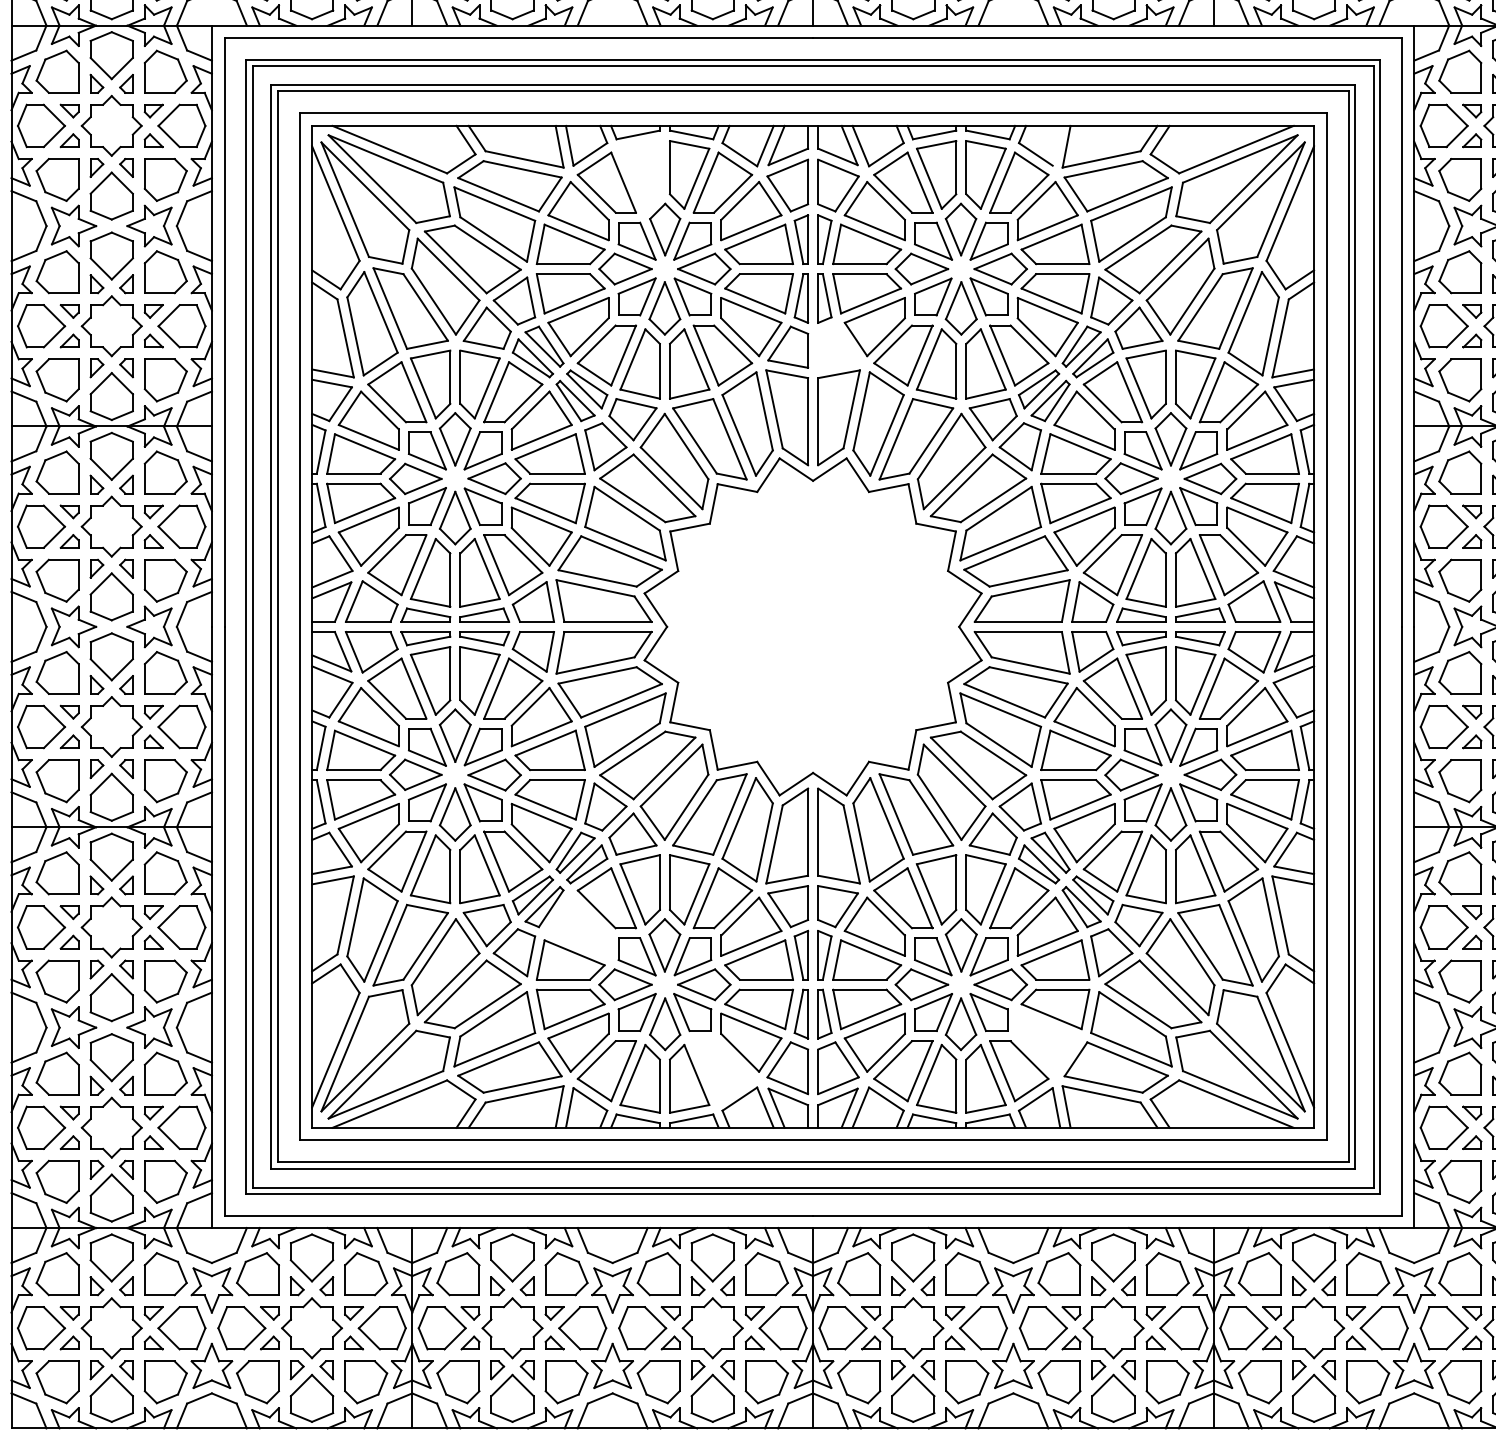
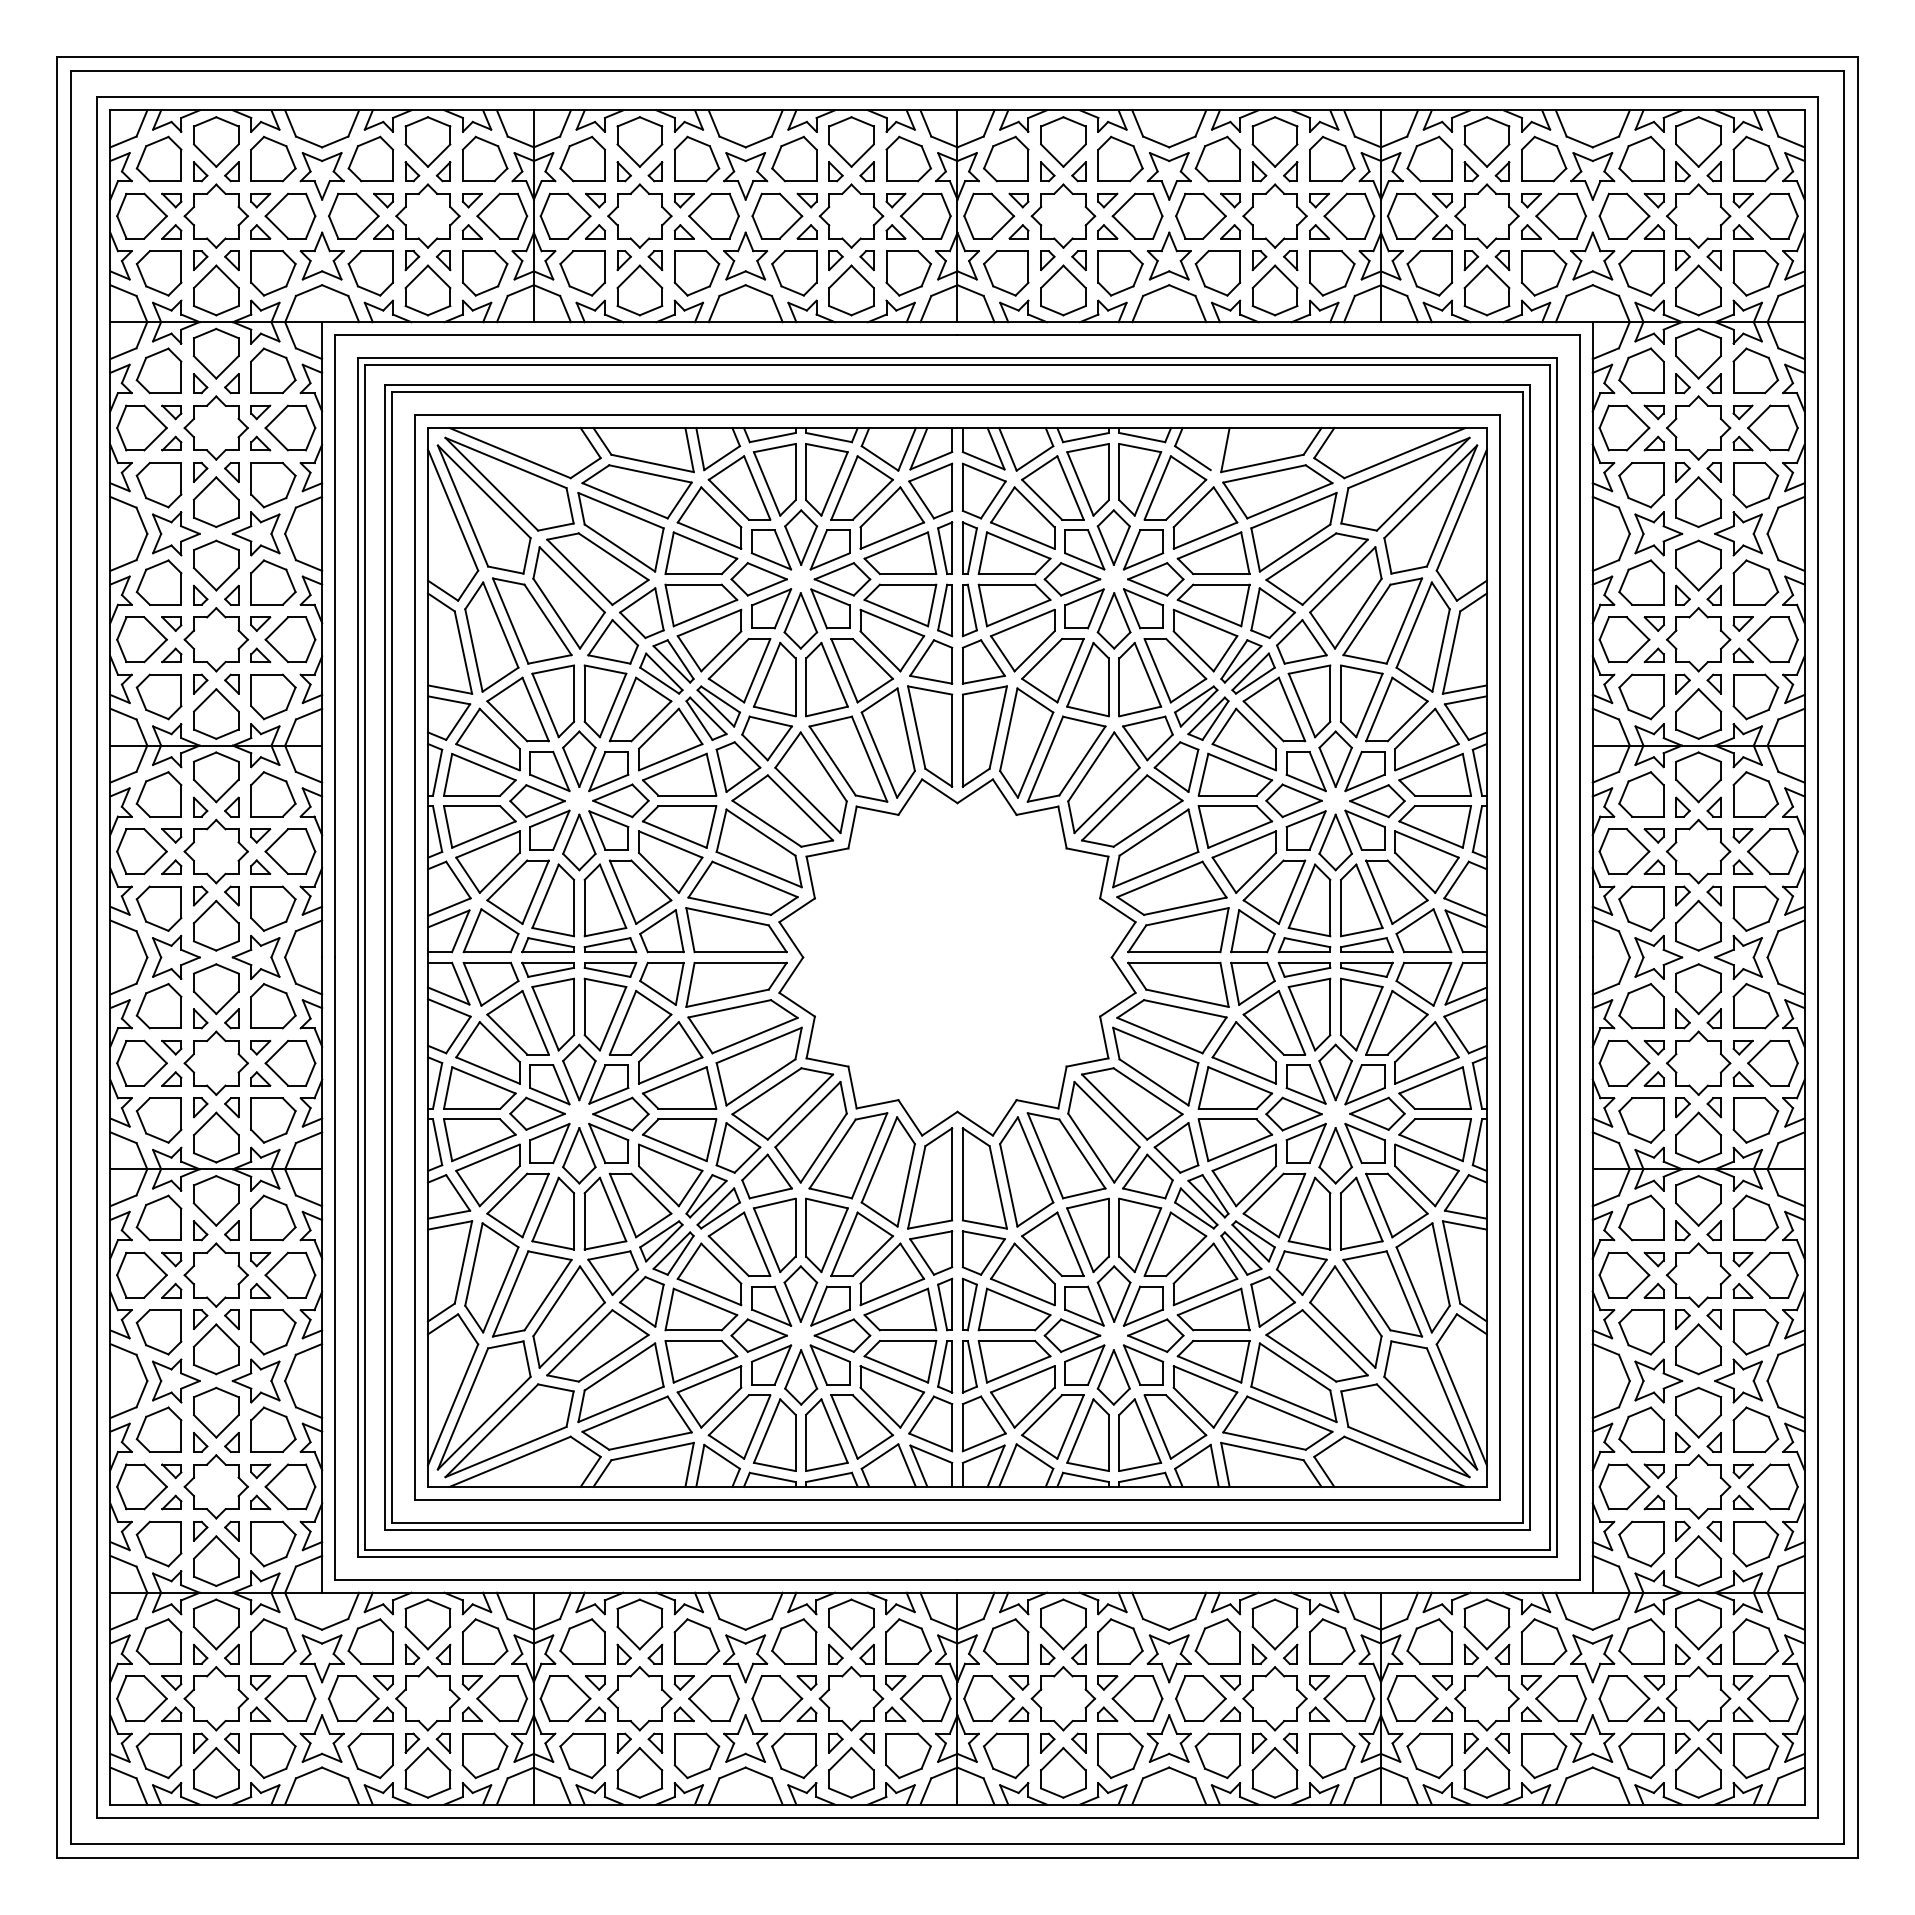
part: (639, 174) -> (774, 479), added
part: (837, 346) -> (983, 661), added
part: (578, 926) -> (709, 1274), added
part: (1047, 1042) -> (1205, 1396), added
part: (722, 1070) -> (861, 1426), added

